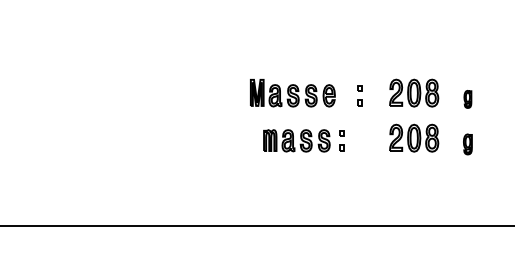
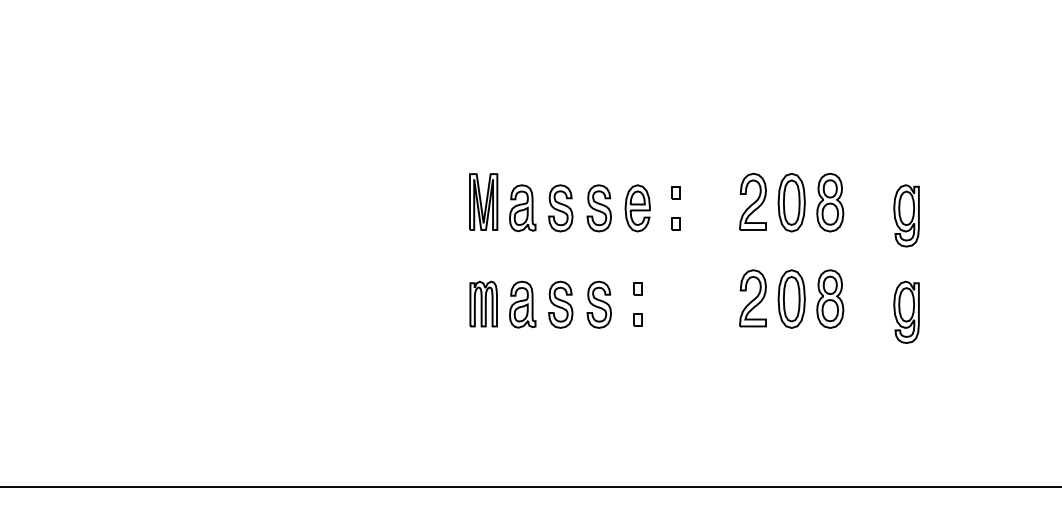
part: (292, 93) -> (559, 203), moved
part: (467, 99) -> (905, 216), size x1.67
part: (467, 144) -> (905, 312), size x1.43

